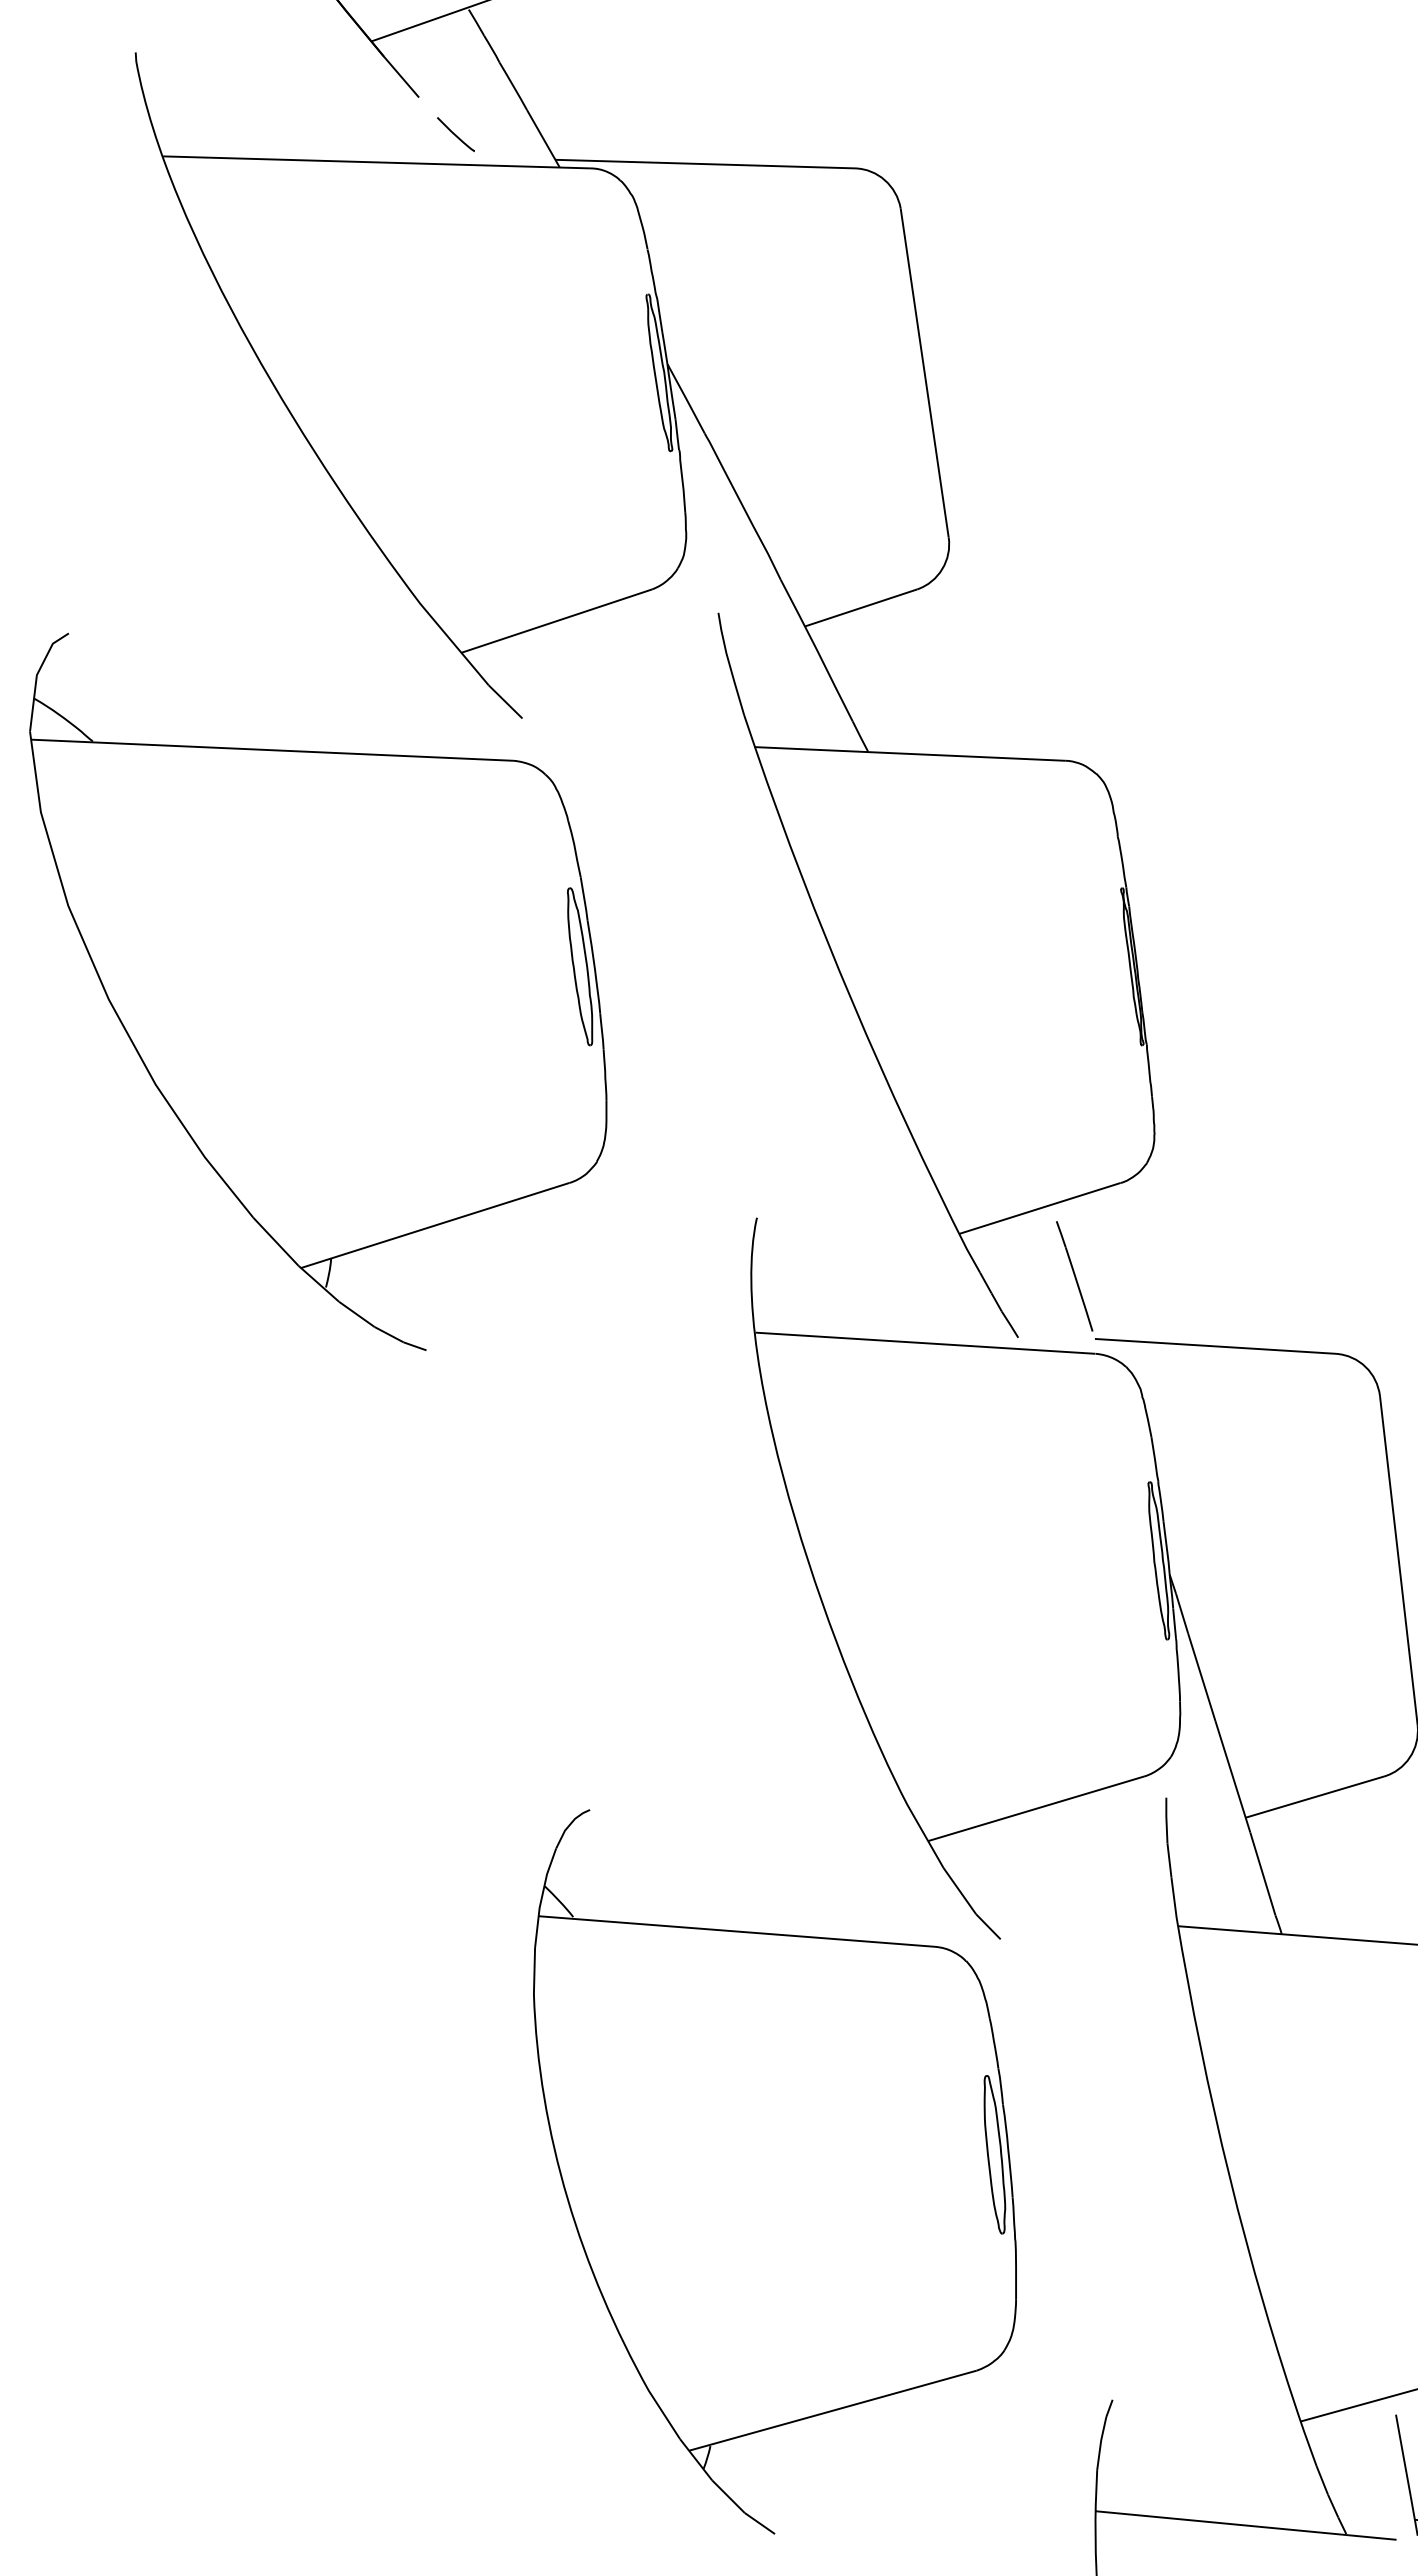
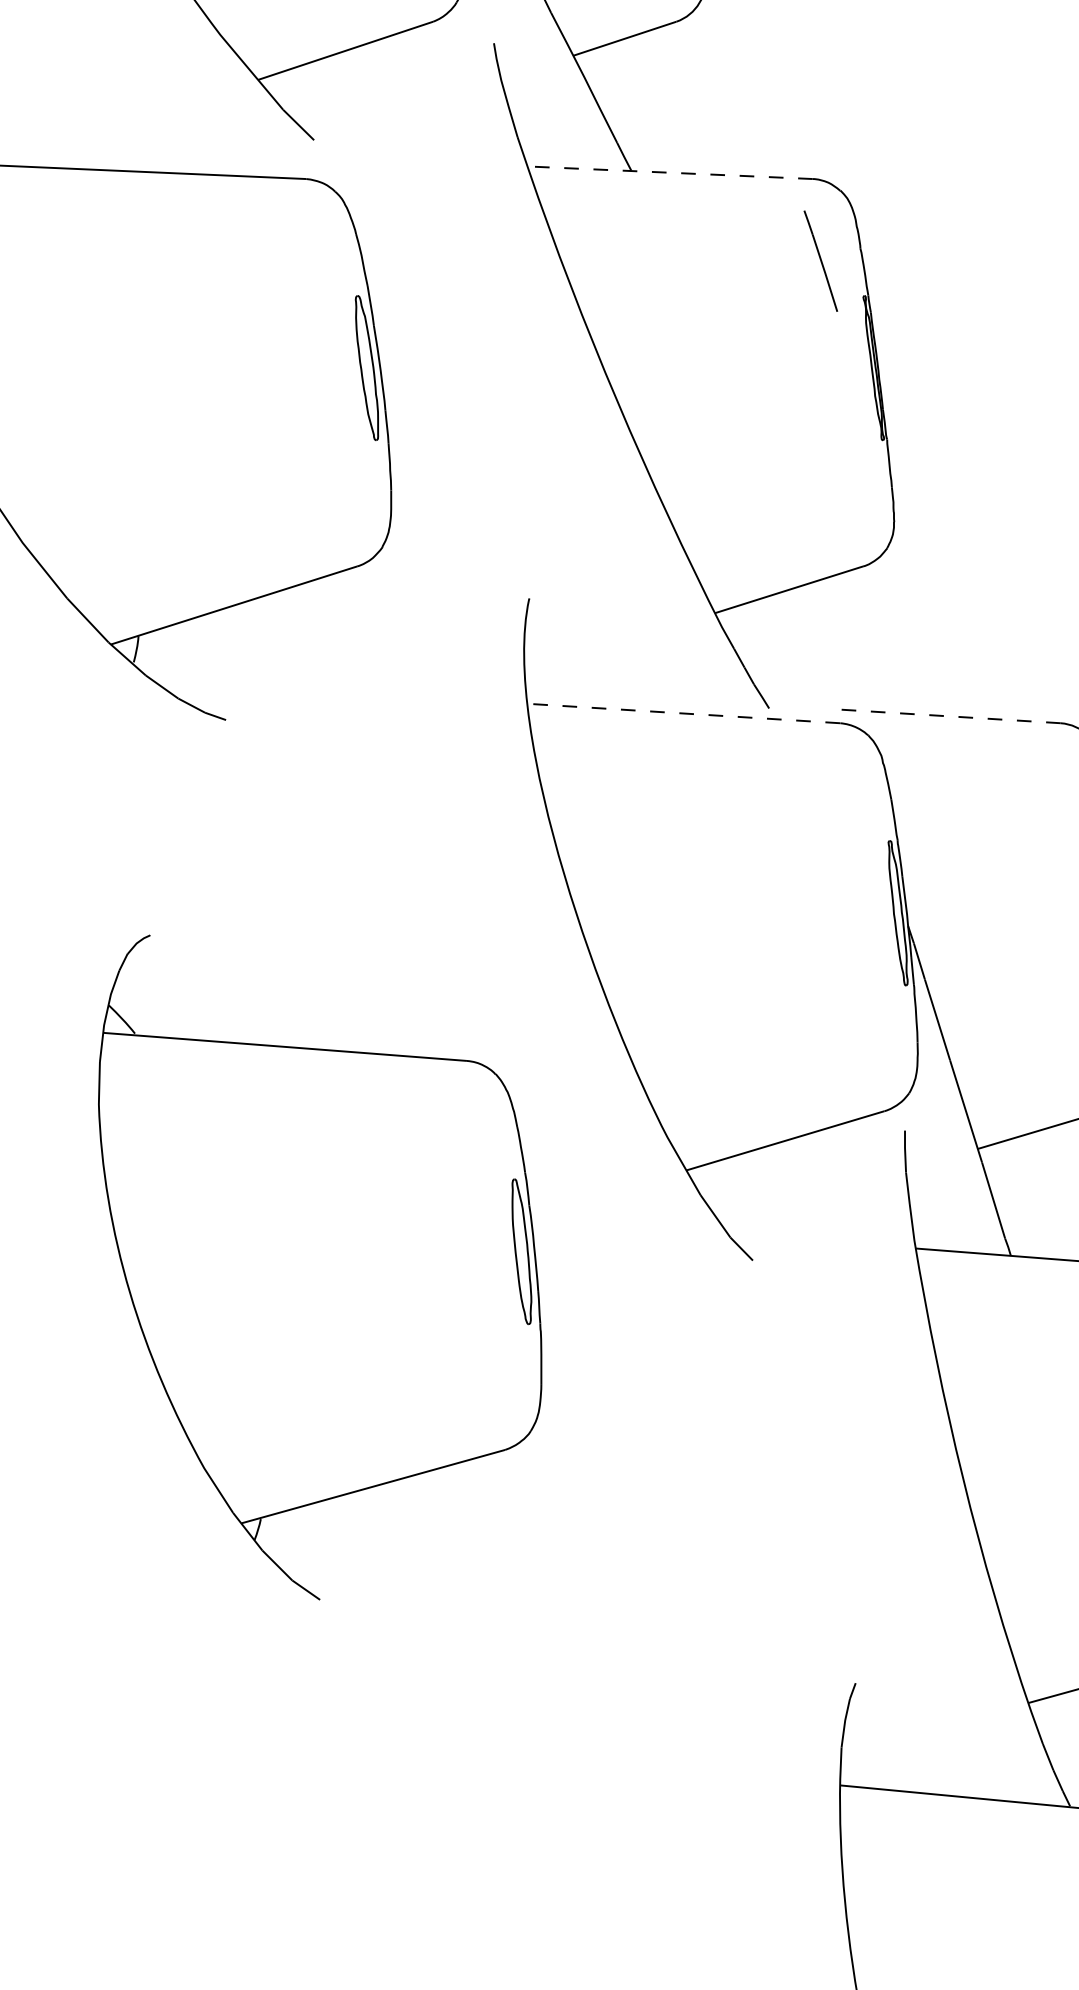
line: (910, 753) -> (670, 172), solid -> dashed
line: (1074, 1276) -> (820, 261), moved
line: (925, 1343) -> (683, 713), solid -> dashed
line: (1215, 1346) -> (950, 716), solid -> dashed
part: (774, 2171) -> (319, 1267), moved

